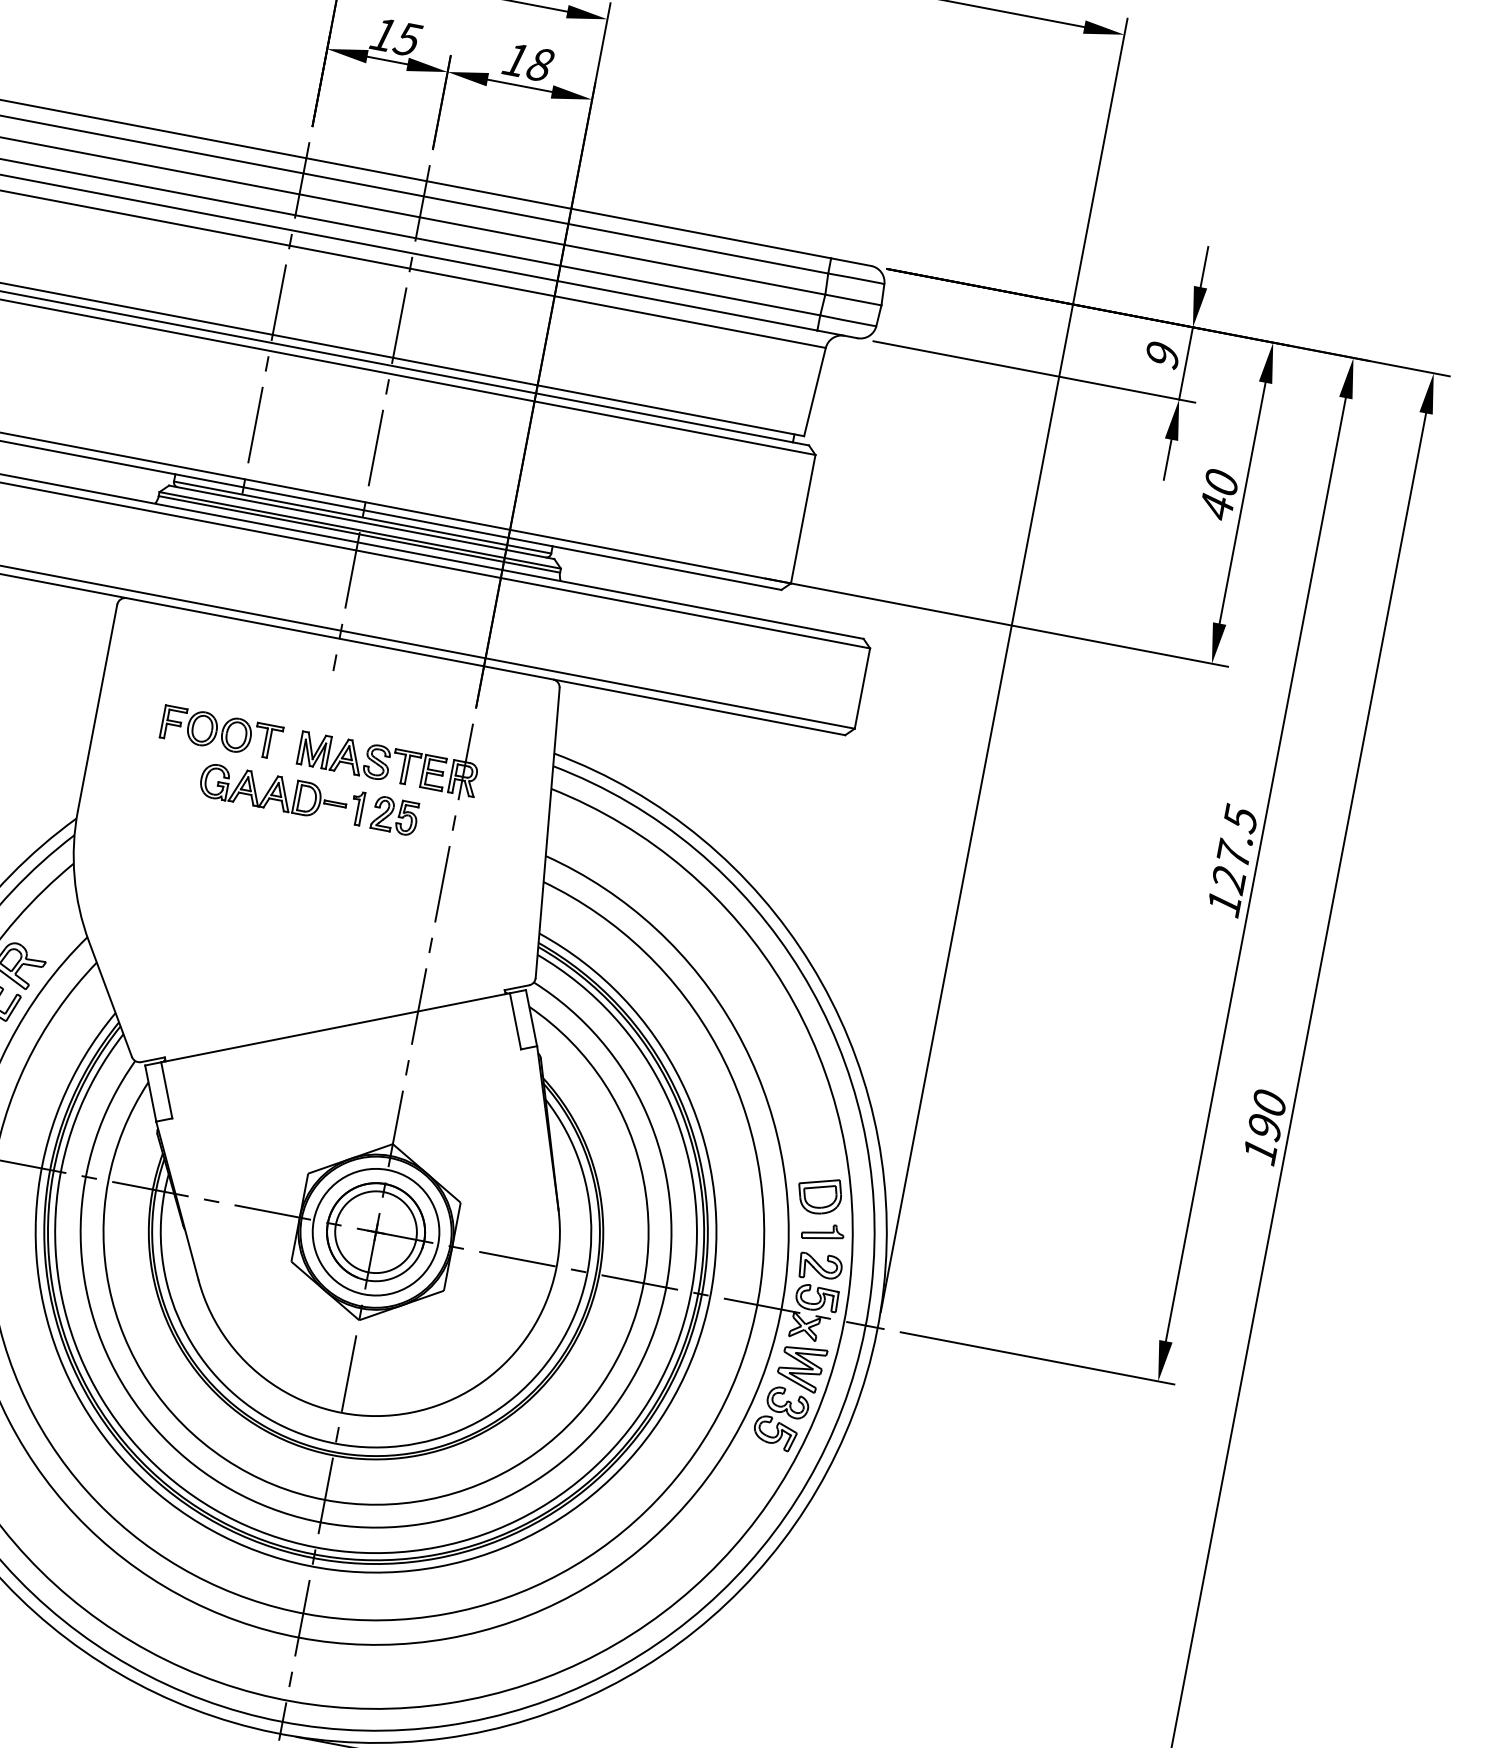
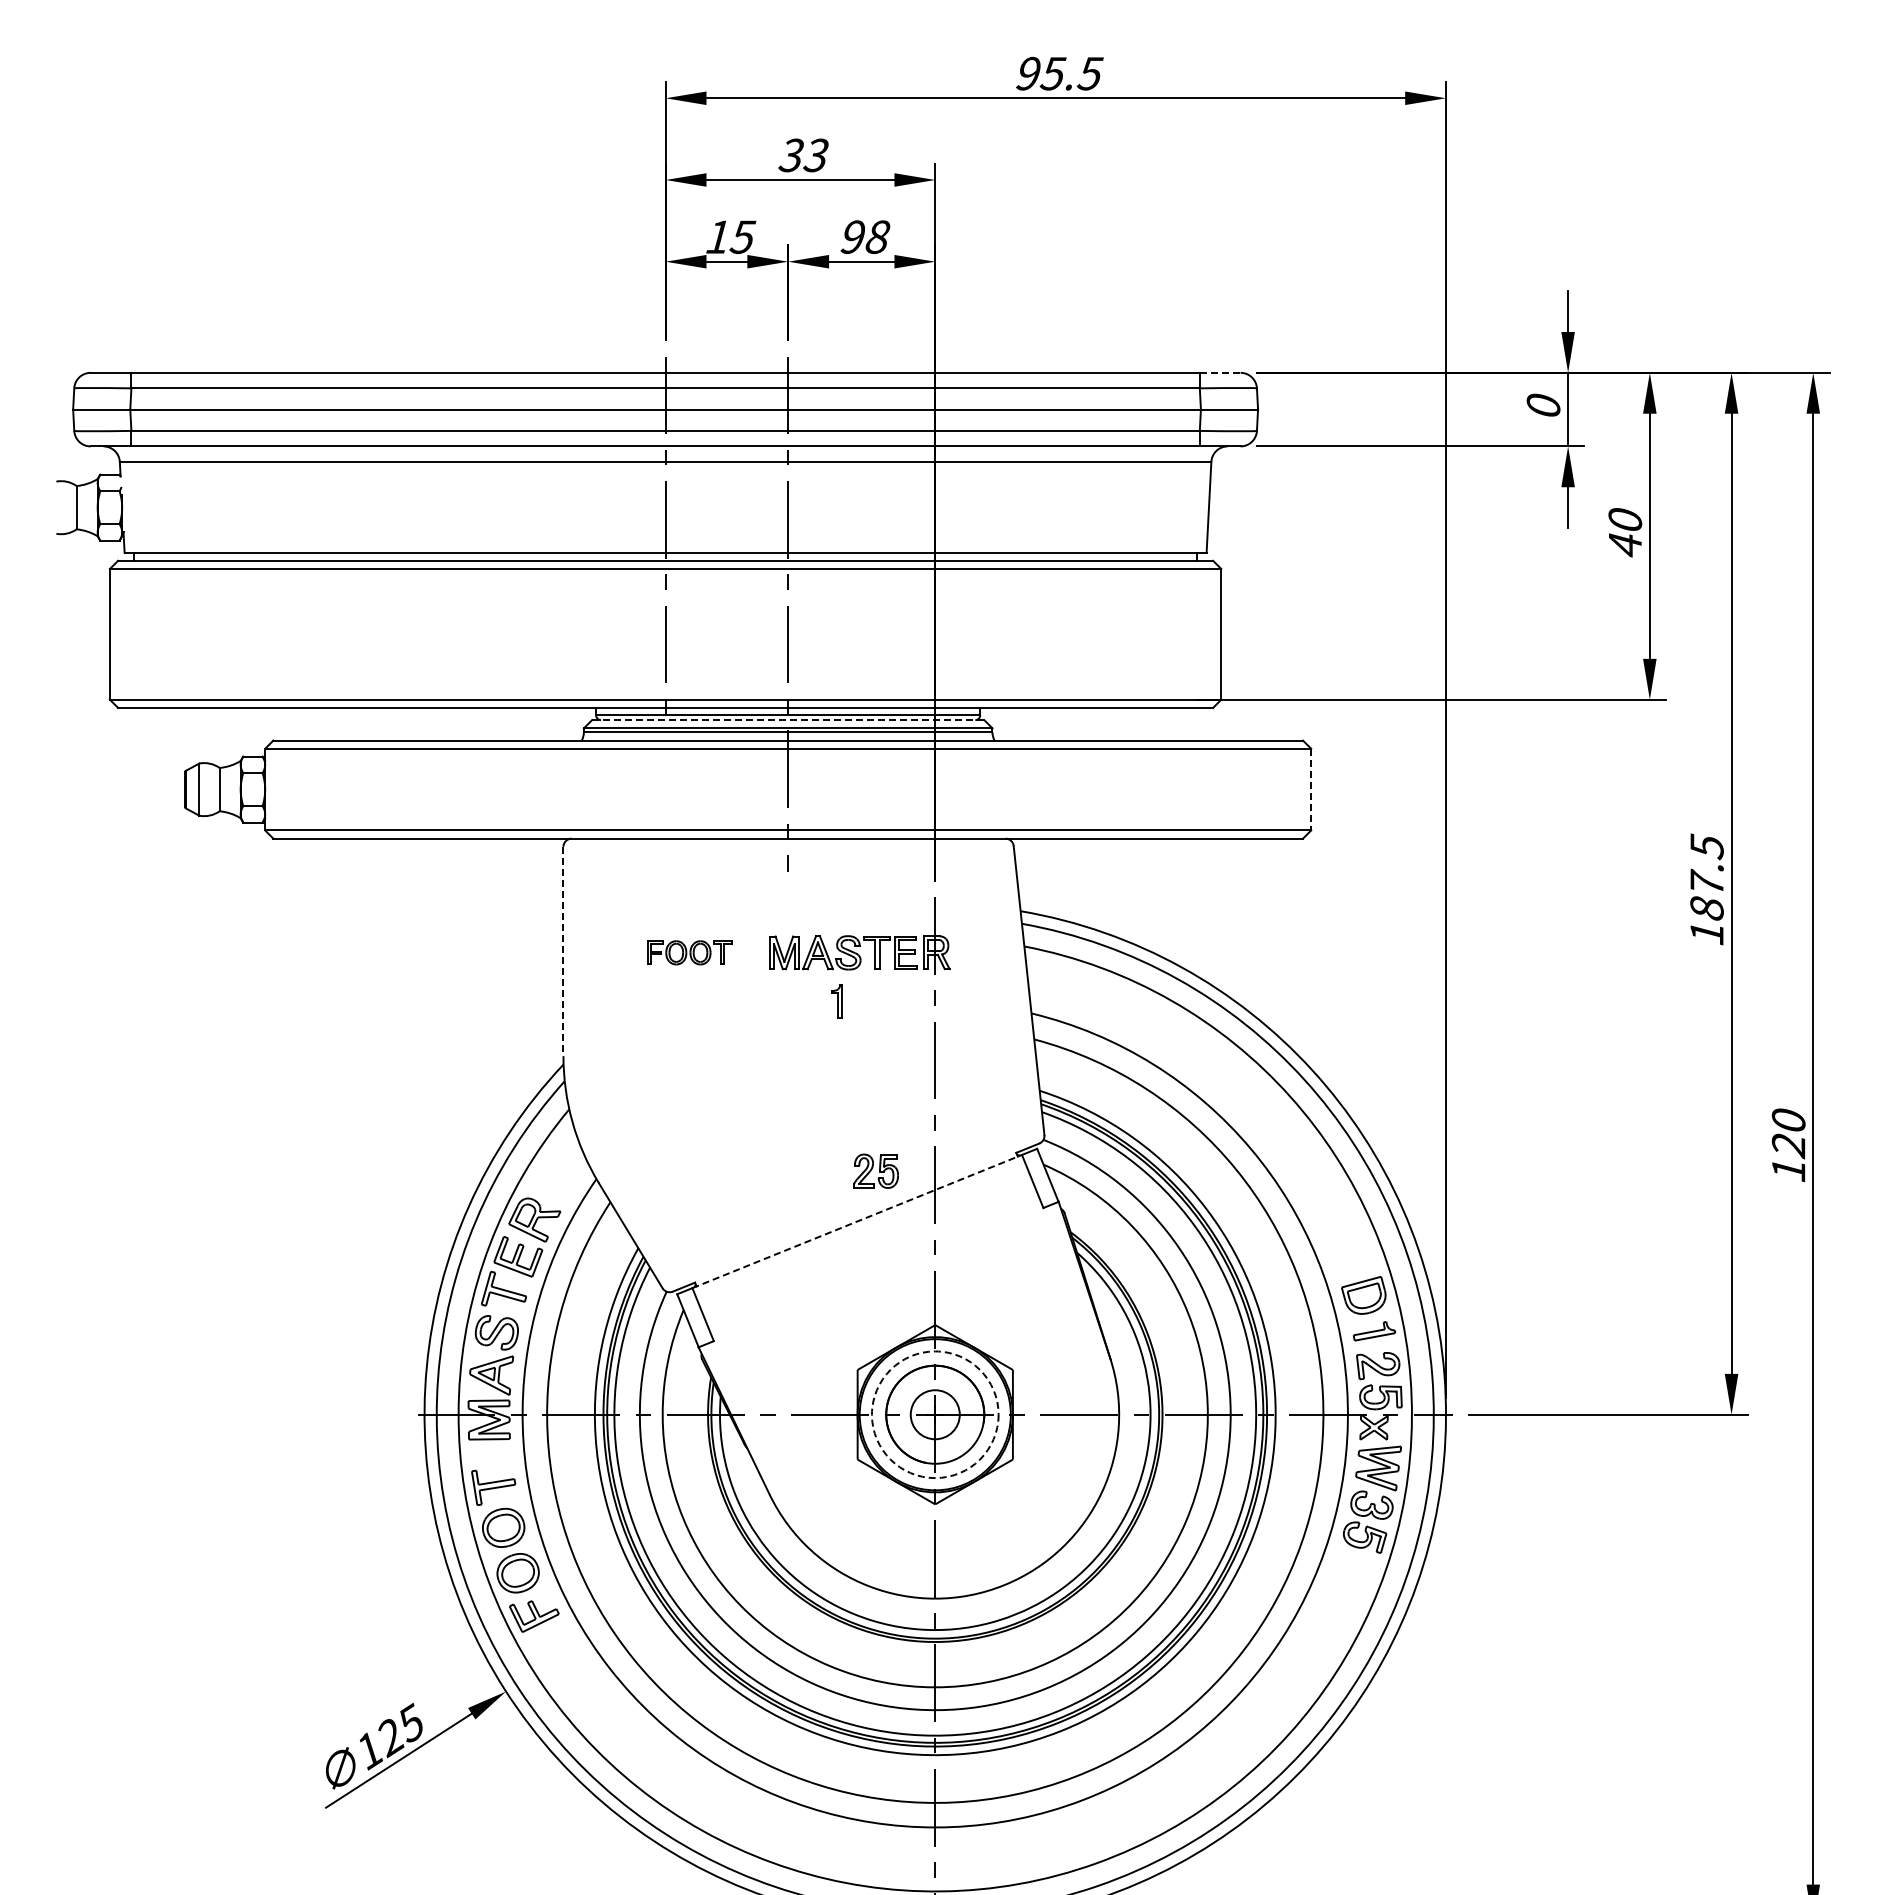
text: (515, 60) -> (852, 237), 18 -> 98
line: (851, 261) -> (1220, 372), solid -> dashed
text: (1162, 354) -> (1543, 405), 9 -> 0
line: (361, 522) -> (788, 720), solid -> dashed
line: (862, 688) -> (1311, 789), solid -> dashed
line: (97, 707) -> (563, 951), solid -> dashed
part: (221, 732) -> (689, 952), size x0.7
part: (273, 792) -> (752, 1001), removed
part: (394, 815) -> (875, 1170), moved
text: (1228, 880) -> (1706, 909), 127.5 -> 187.5
line: (335, 1027) -> (857, 1221), solid -> dashed
text: (1264, 1128) -> (1788, 1146), 190 -> 120
circle: (375, 1231) -> (934, 1414), solid -> dashed
circle: (376, 1231) -> (935, 1414), size x0.6

